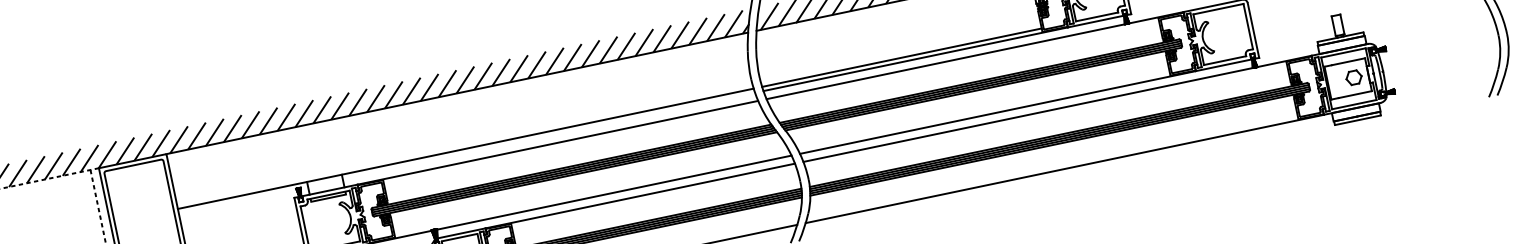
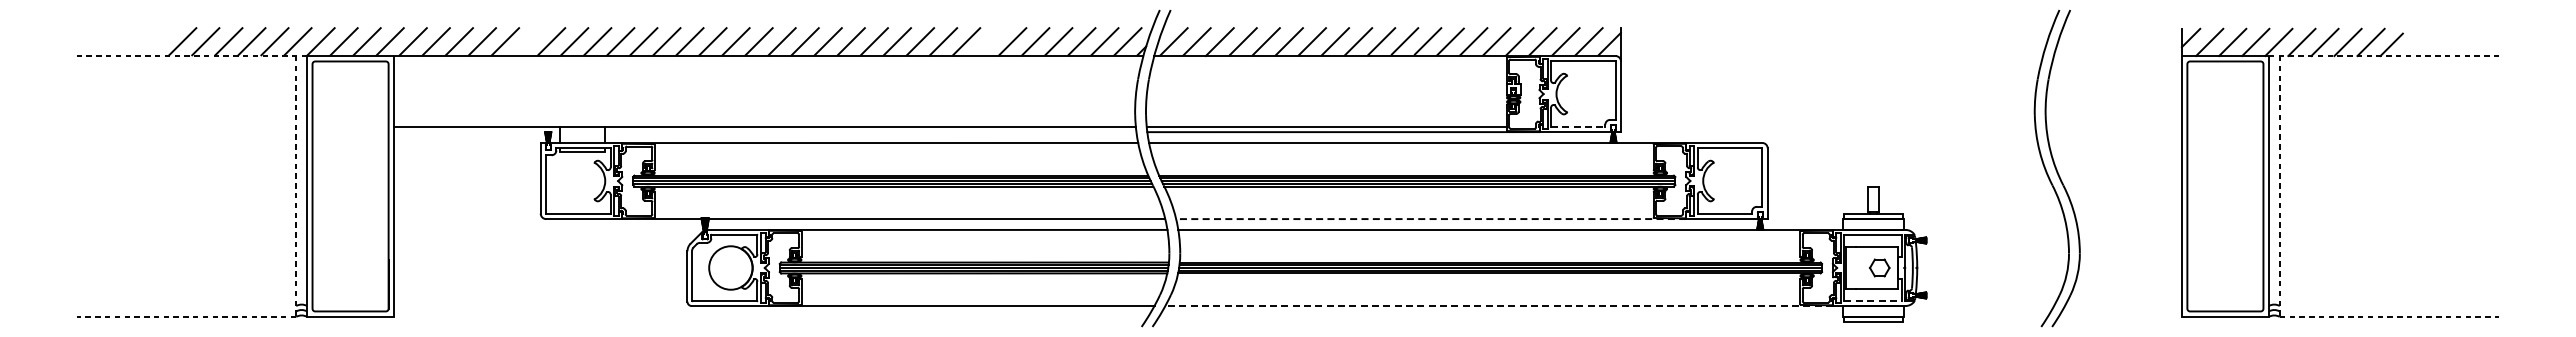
line: (1097, 16) -> (1578, 126), solid -> dashed
line: (626, 46) -> (989, 41), removed
line: (1354, 104) -> (1873, 301), solid -> dashed
line: (997, 112) -> (1430, 219), solid -> dashed
line: (268, 121) -> (528, 41), removed
line: (1065, 169) -> (1499, 306), solid -> dashed

